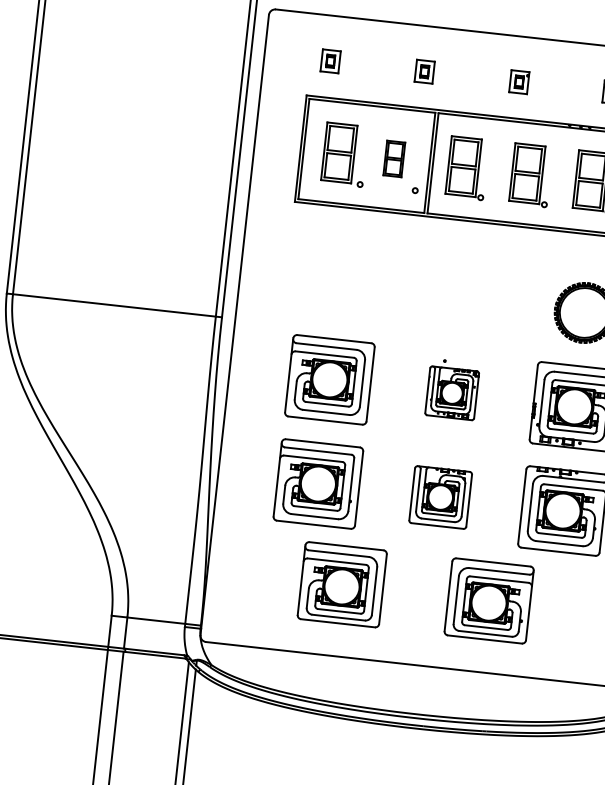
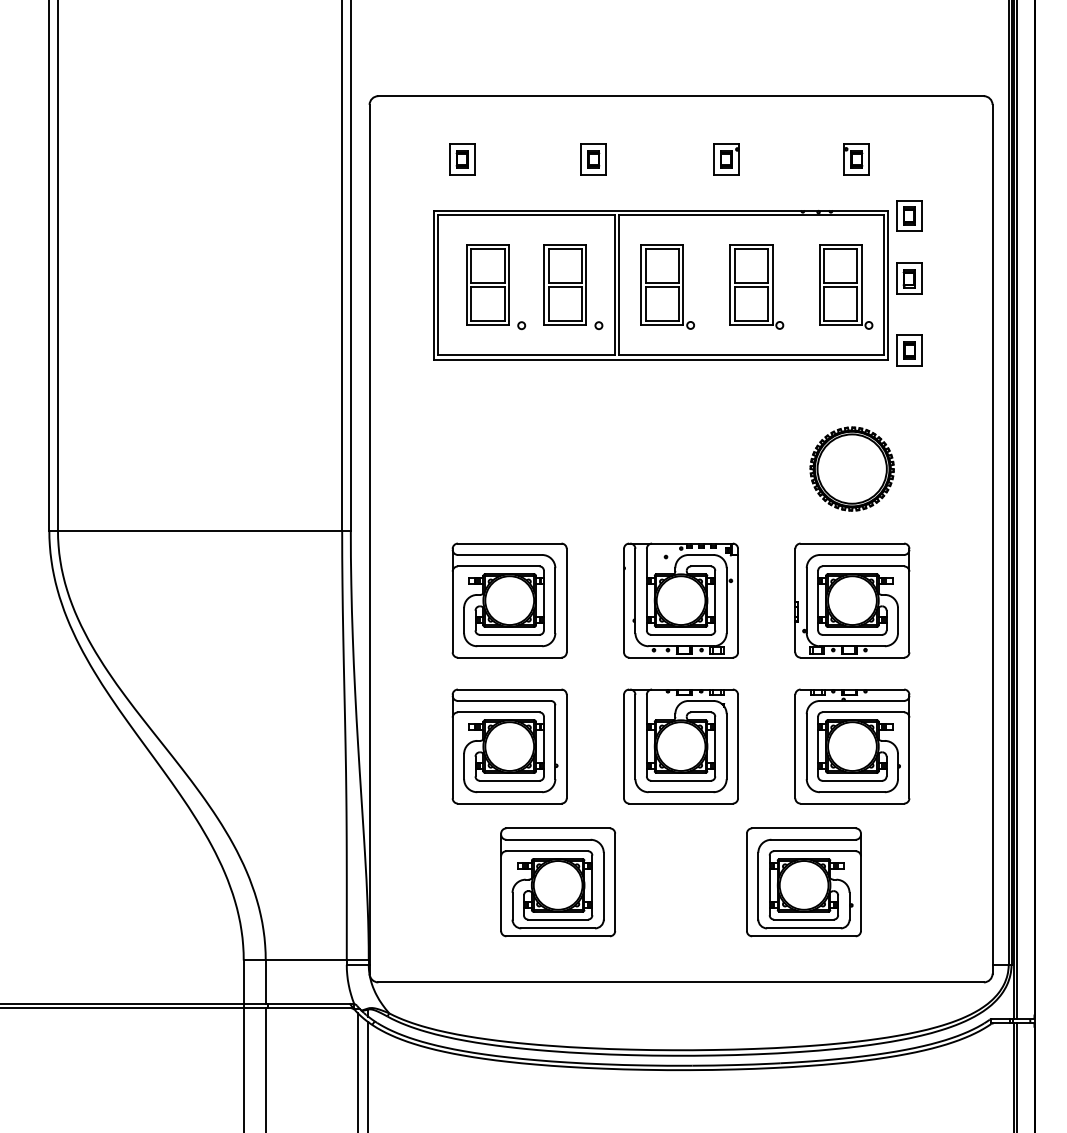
part: (393, 158) -> (564, 284), size x1.67
part: (451, 393) -> (680, 600), size x1.67
part: (440, 497) -> (680, 746), size x1.43
part: (488, 601) -> (803, 882), moved

